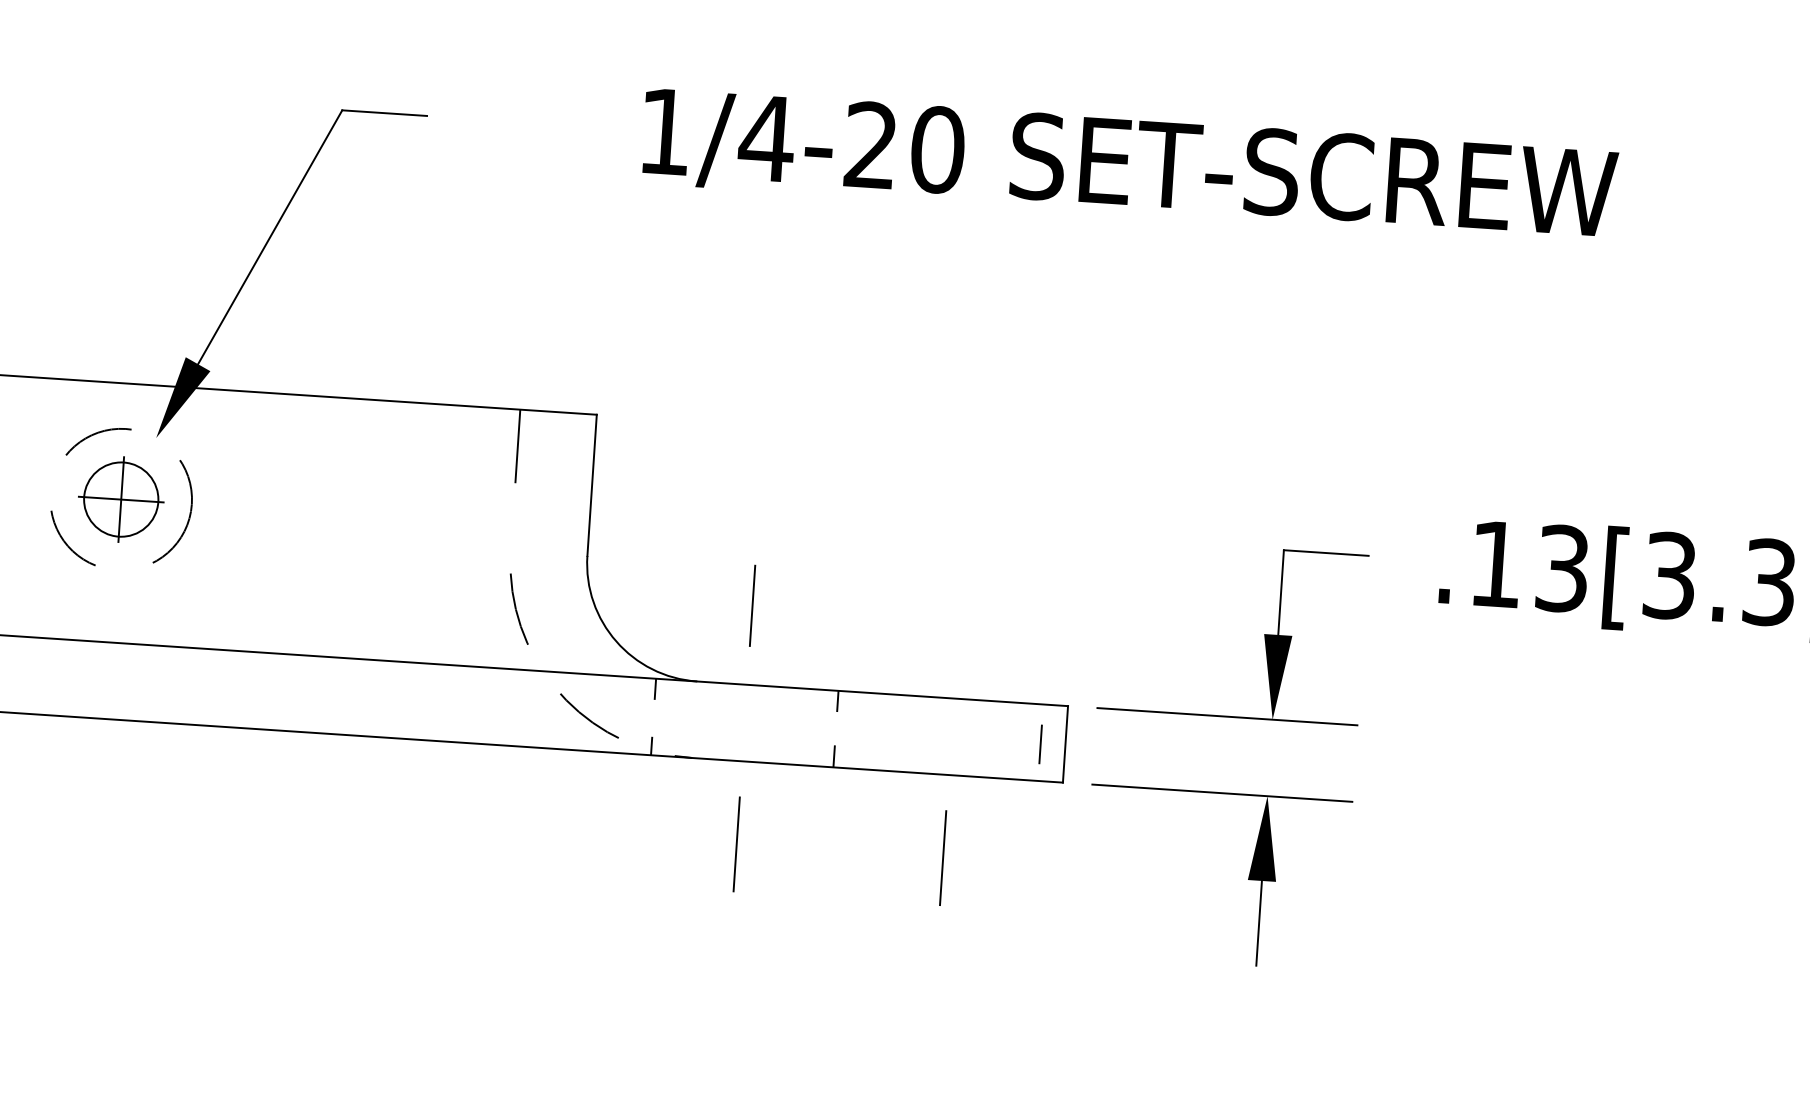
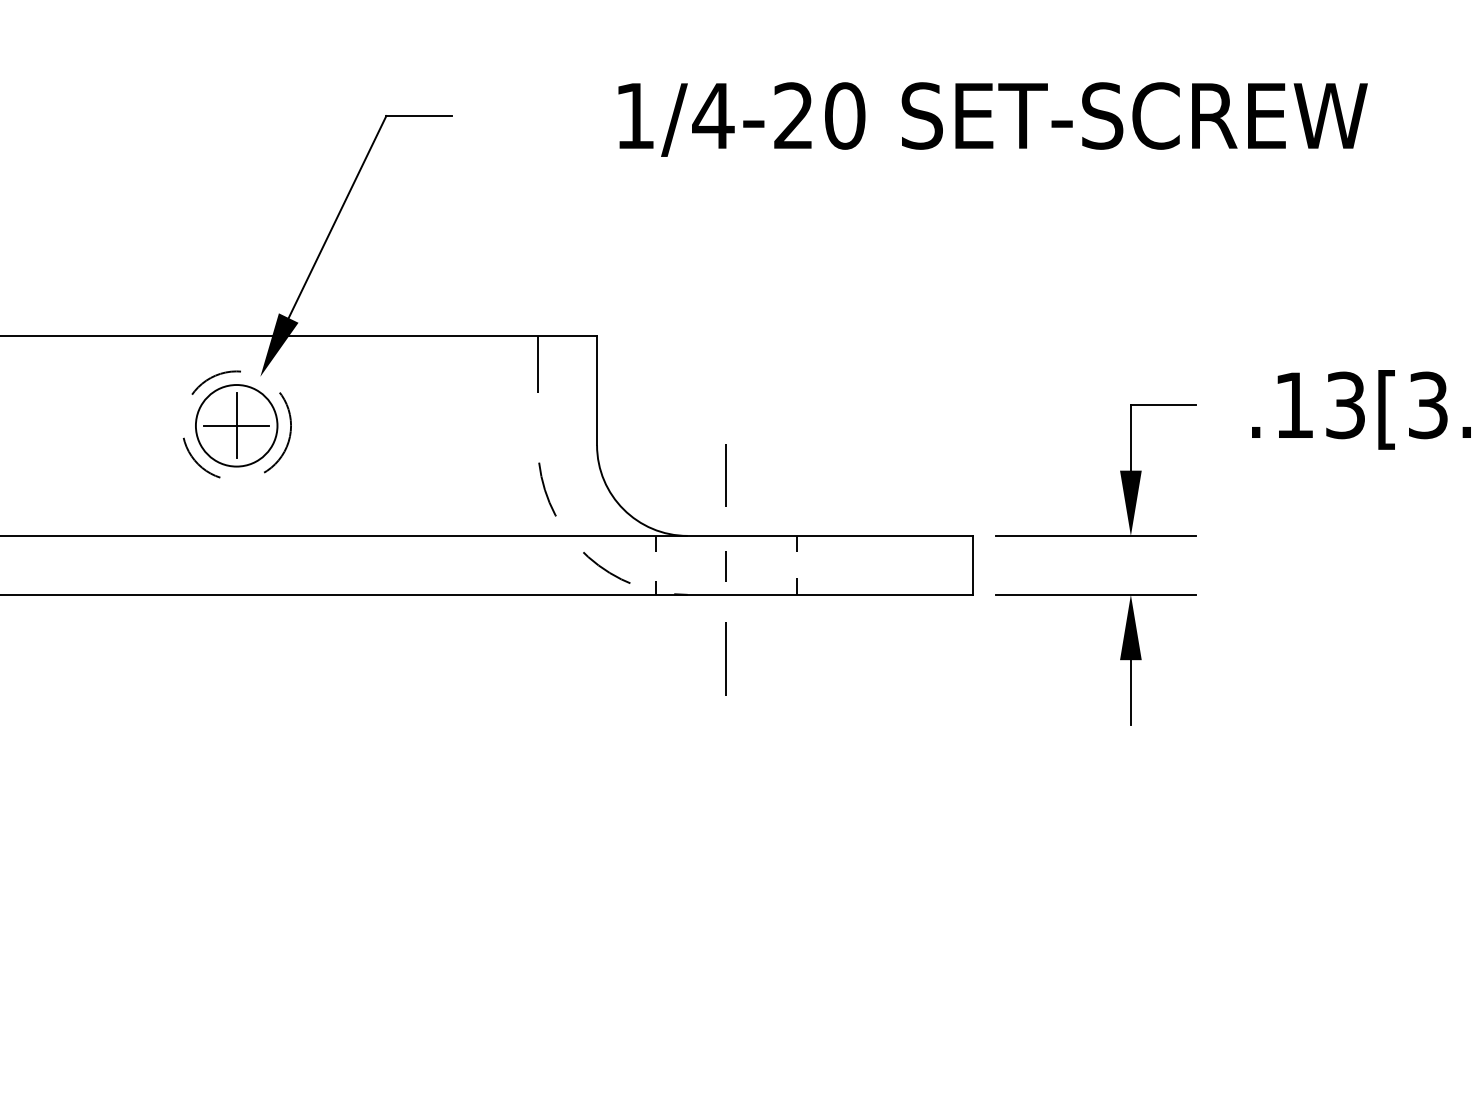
circle: (121, 499) -> (236, 425), size x1.43
line: (1039, 744) -> (725, 566), moved
line: (942, 857) -> (884, 658), removed

